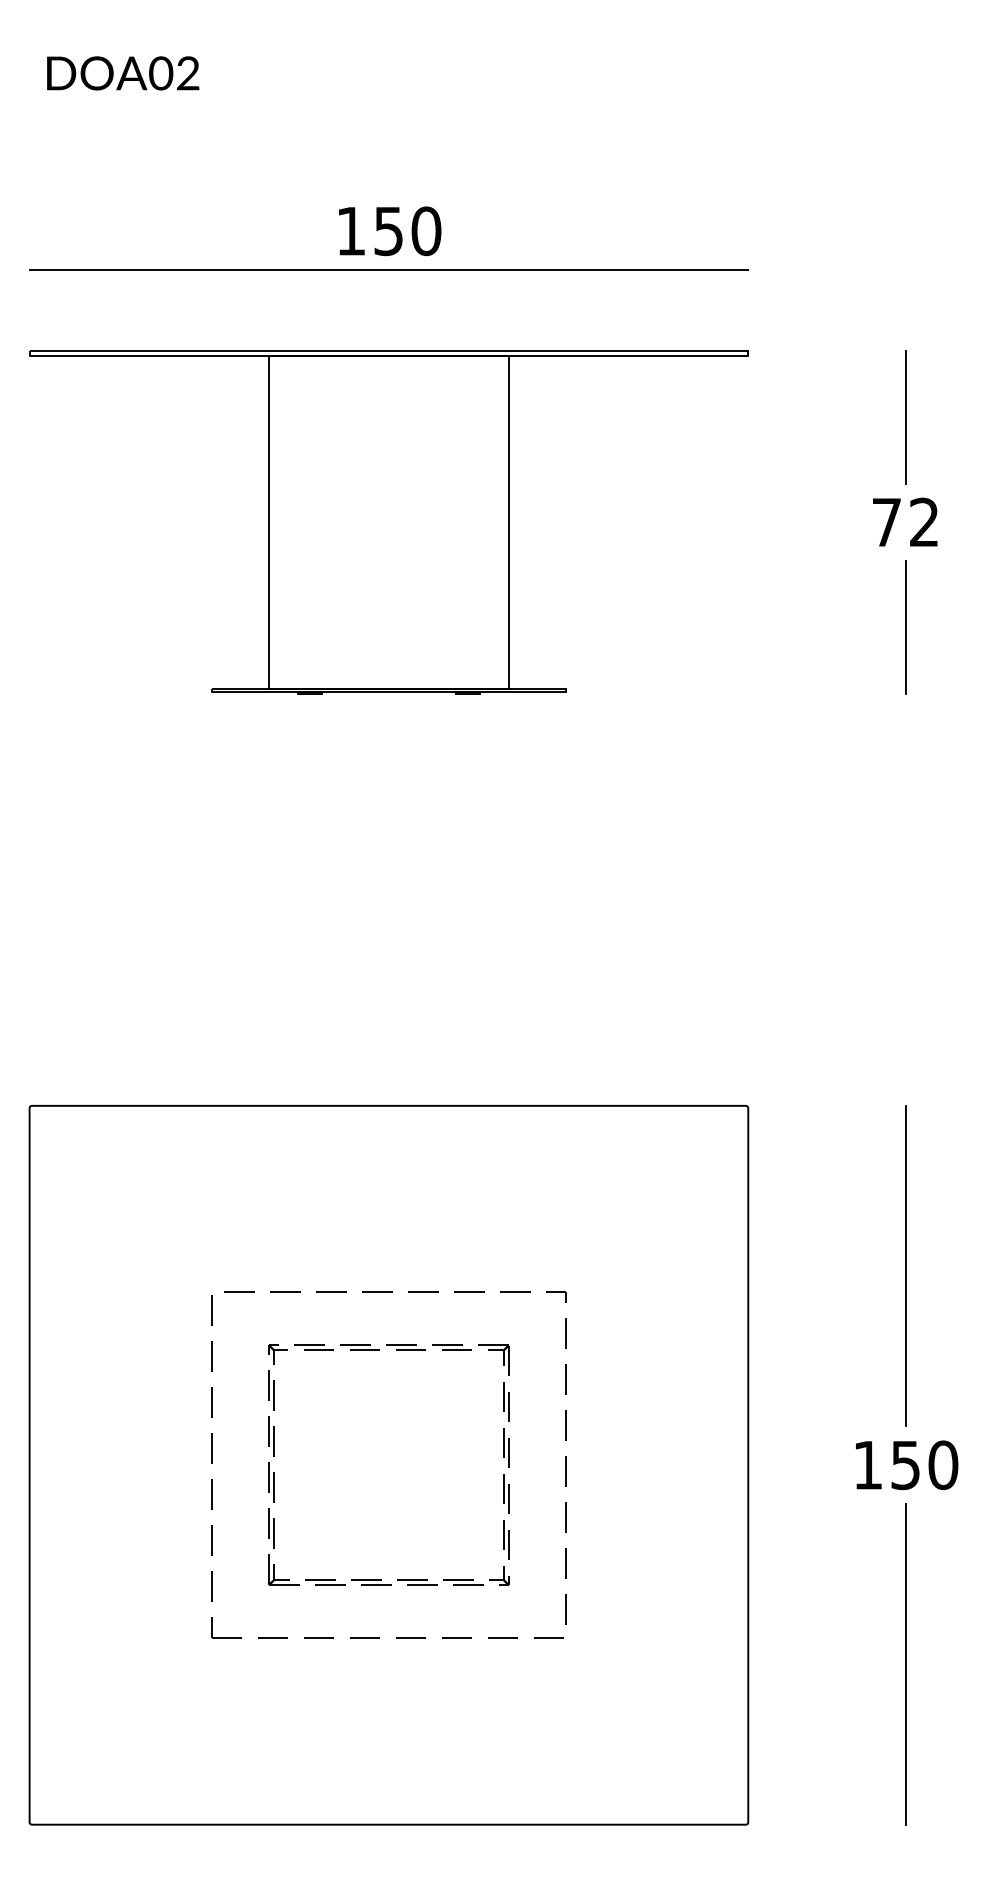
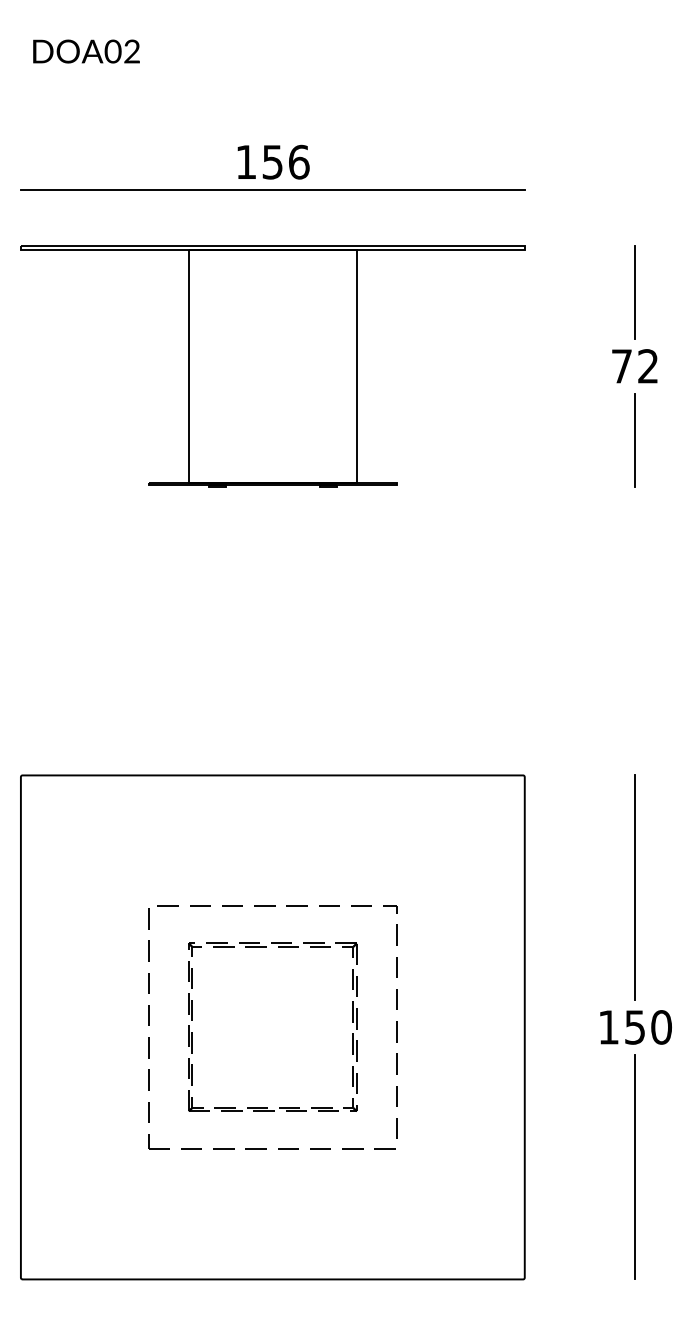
text: (425, 230) -> (298, 161), 150 -> 156

